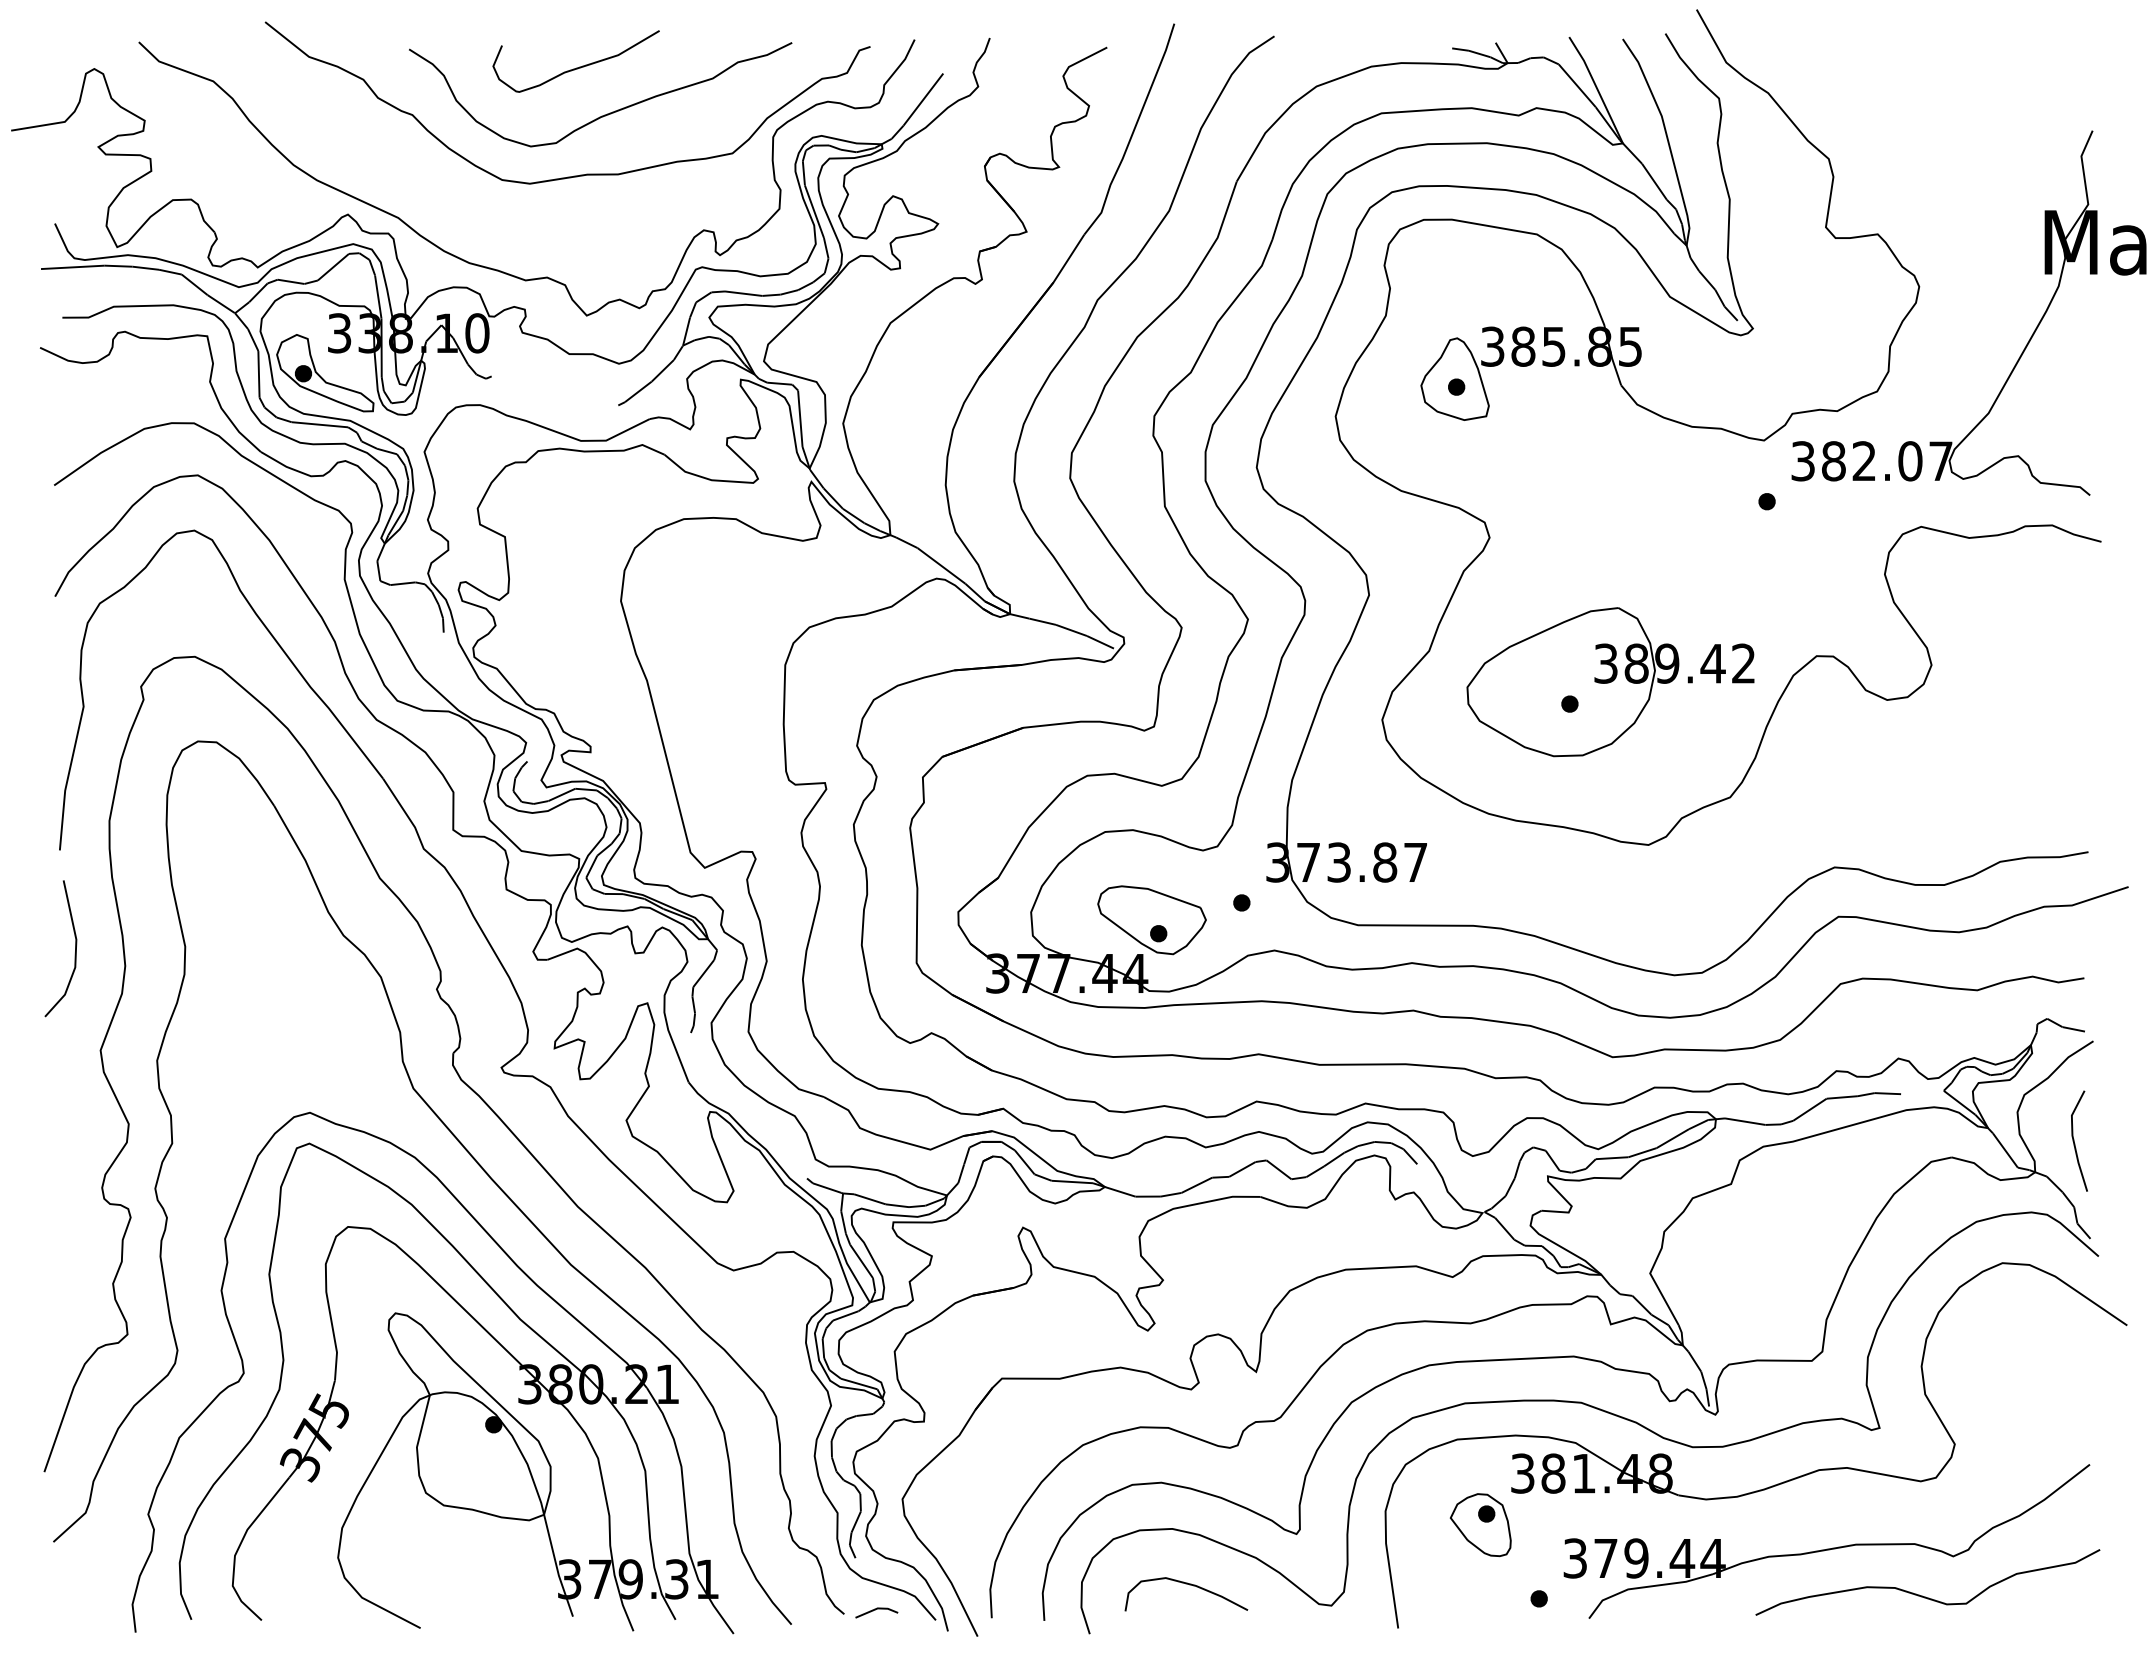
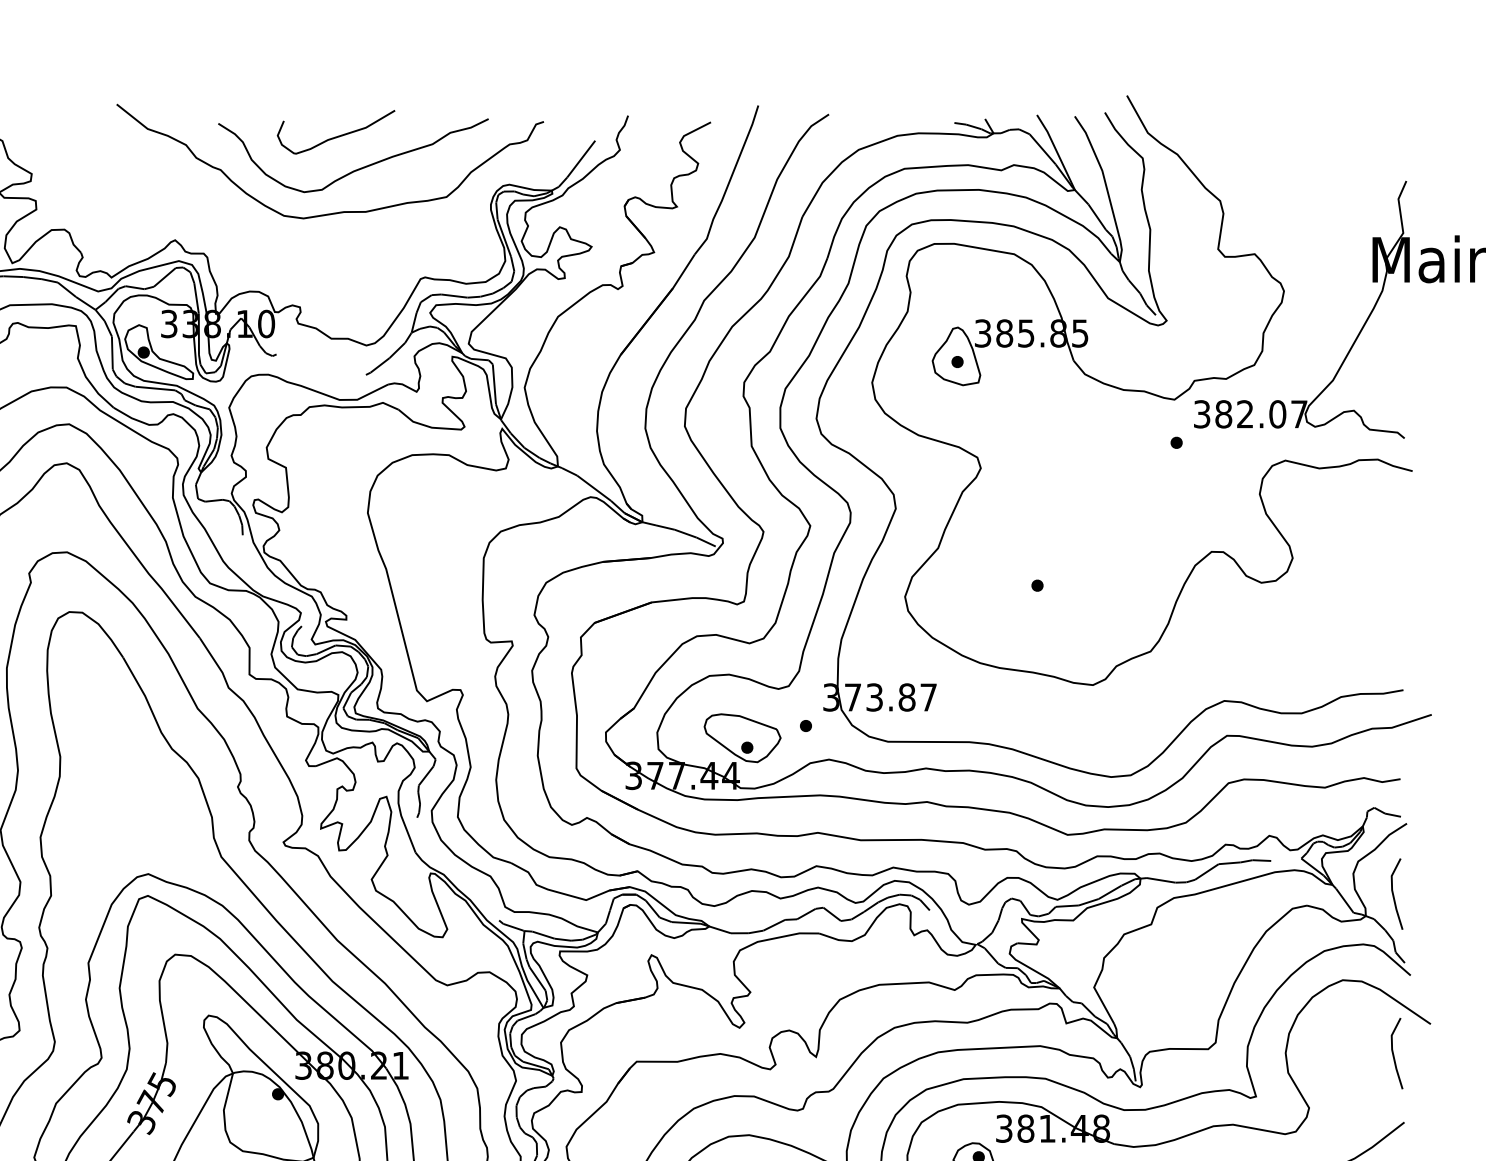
curve: (498, 269) -> (281, 278), removed
part: (1610, 682) -> (1066, 570), removed
line: (2074, 1366) -> (1393, 1053), added

